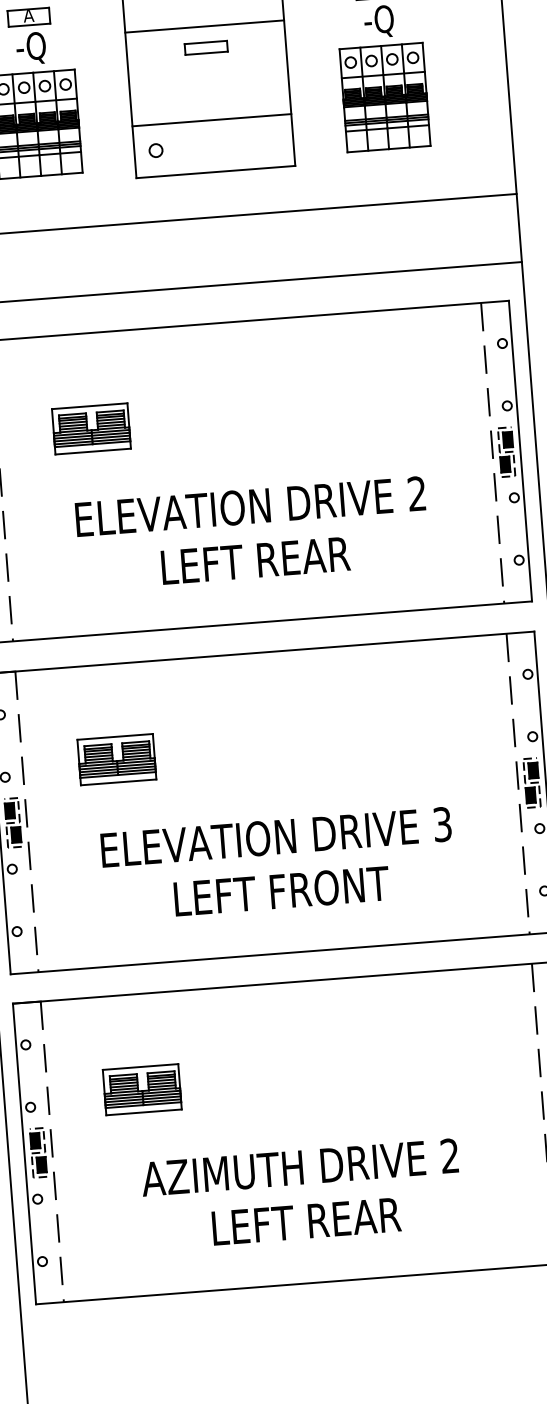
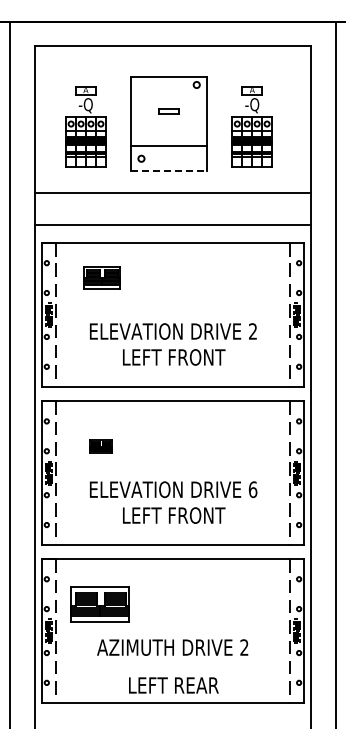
line: (205, 26) -> (169, 101), removed
line: (216, 172) -> (169, 171), solid -> dashed
part: (91, 428) -> (101, 277), moved
text: (257, 560) -> (174, 357), LEFT REAR -> LEFT FRONT
part: (116, 758) -> (100, 446), size x0.6
text: (441, 824) -> (252, 489), 3 -> 6
part: (142, 1089) -> (100, 604), size x1.6
text: (305, 1221) -> (173, 685), moved

